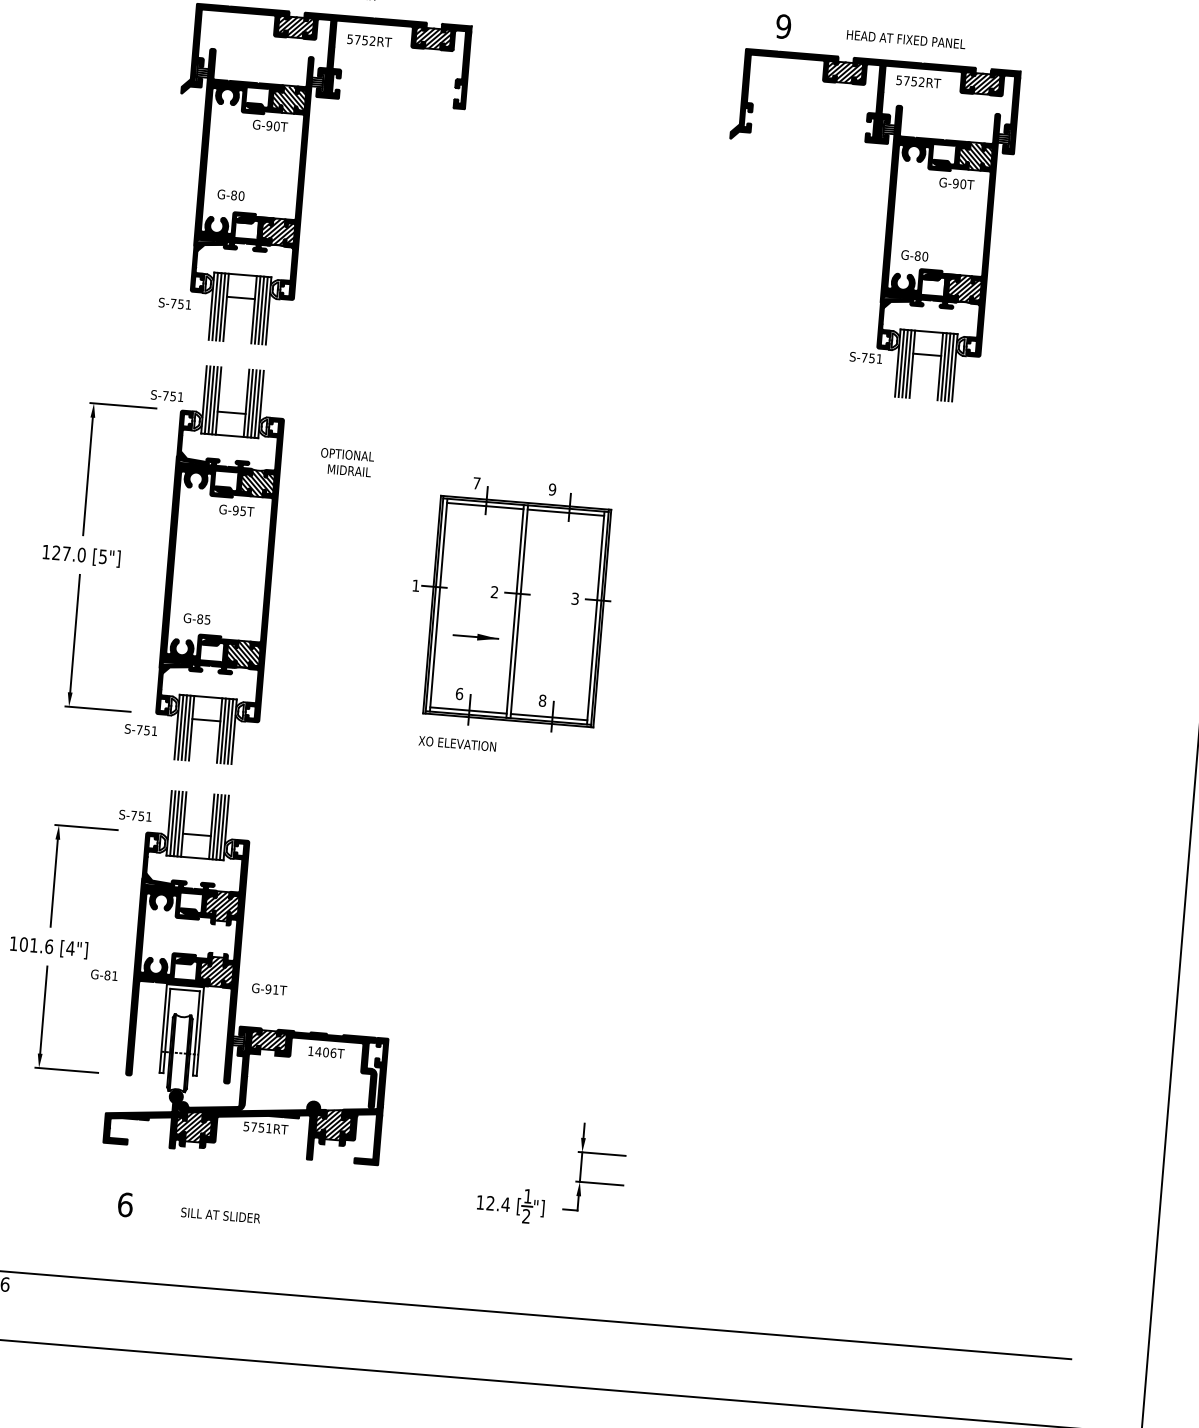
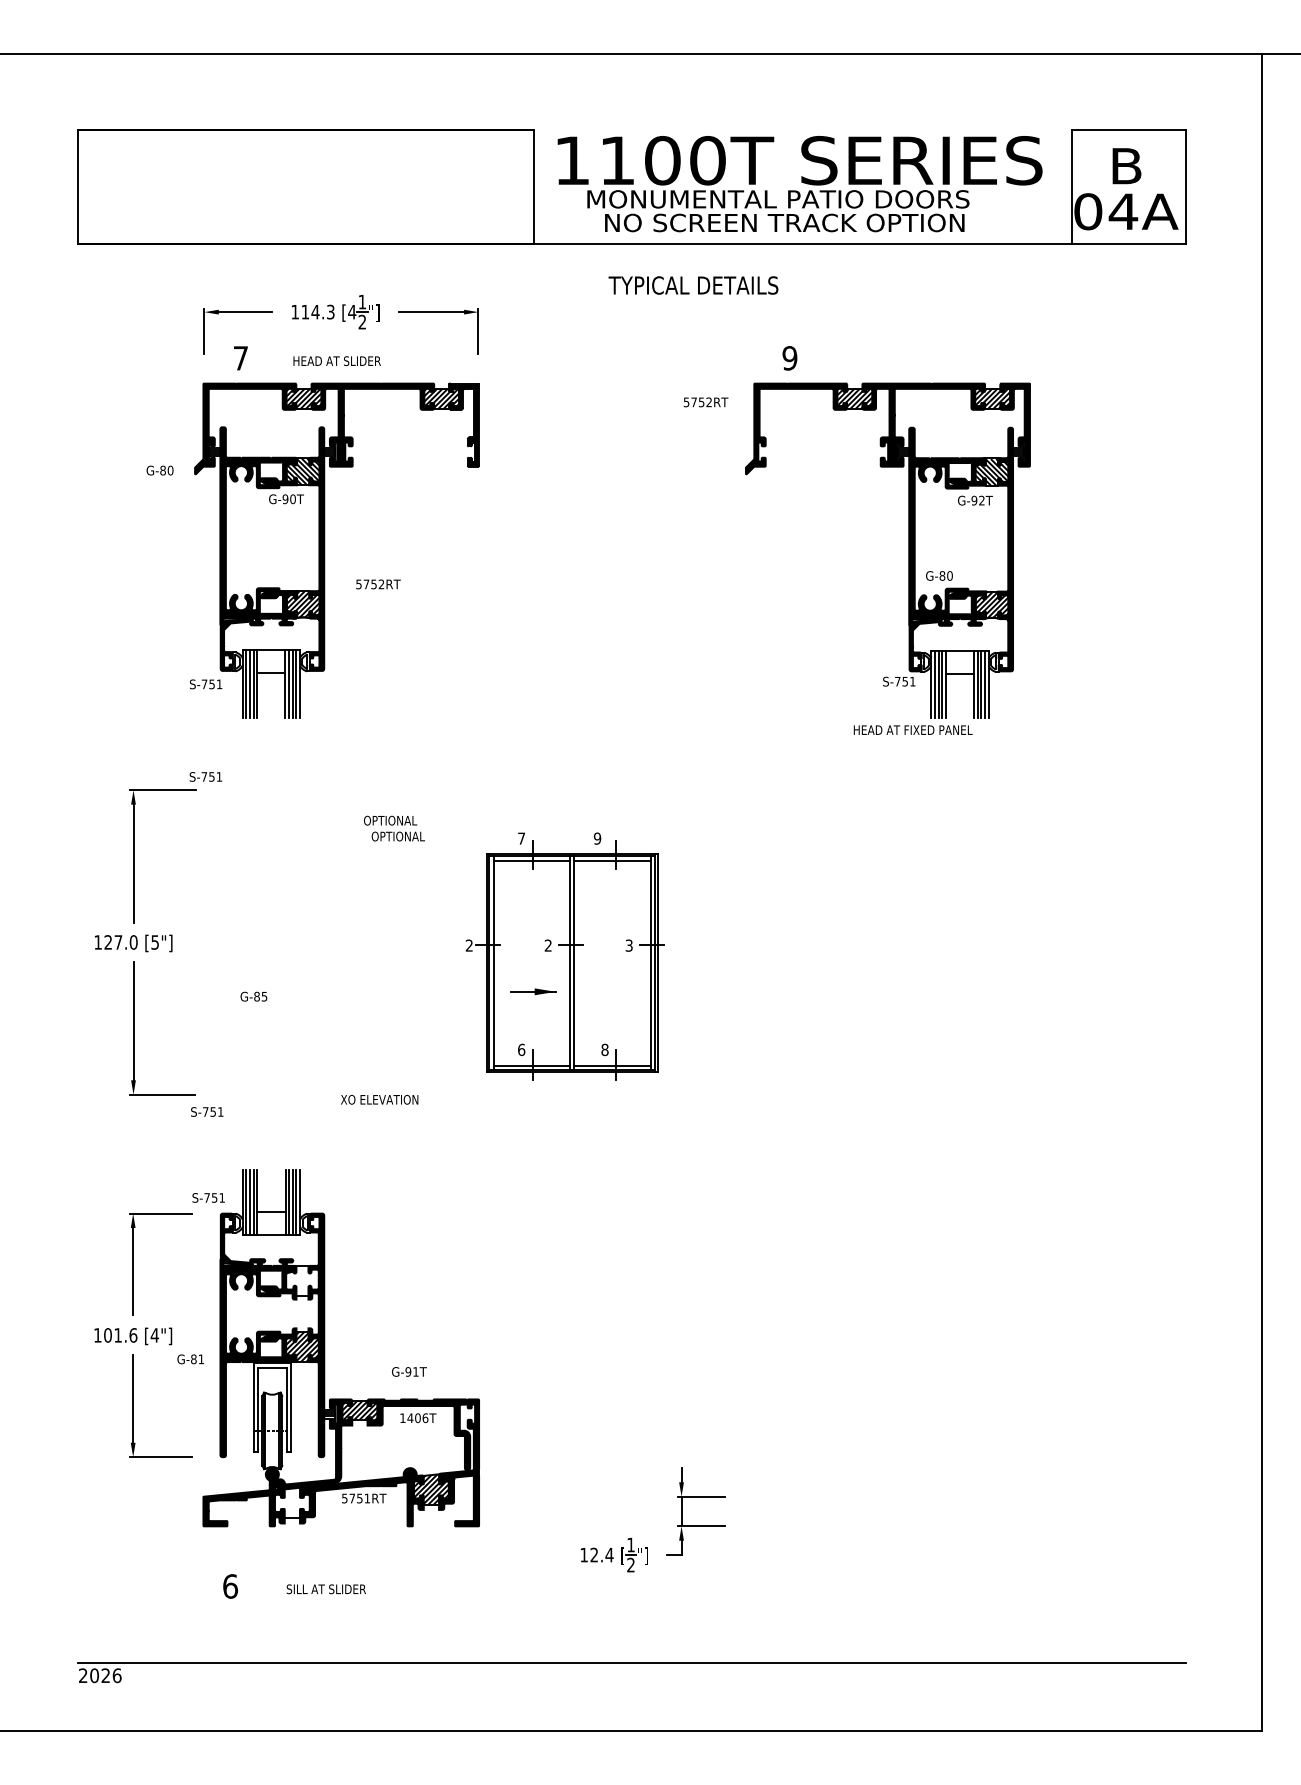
text: (905, 38) -> (912, 729), moved
text: (369, 40) -> (378, 584), moved
text: (918, 82) -> (705, 402), moved
text: (962, 184) -> (981, 500), G-90T -> G-92T
text: (230, 195) -> (159, 470), moved
text: (353, 471) -> (397, 836), MIDRAIL -> OPTIONAL
part: (220, 564) -> (272, 940), removed
text: (415, 585) -> (468, 945), 1 -> 2
text: (457, 743) -> (379, 1099), moved
hatch: (222, 905) -> (302, 1280), removed
text: (269, 988) -> (409, 1371), moved
hatch: (194, 1127) -> (292, 1503), removed

